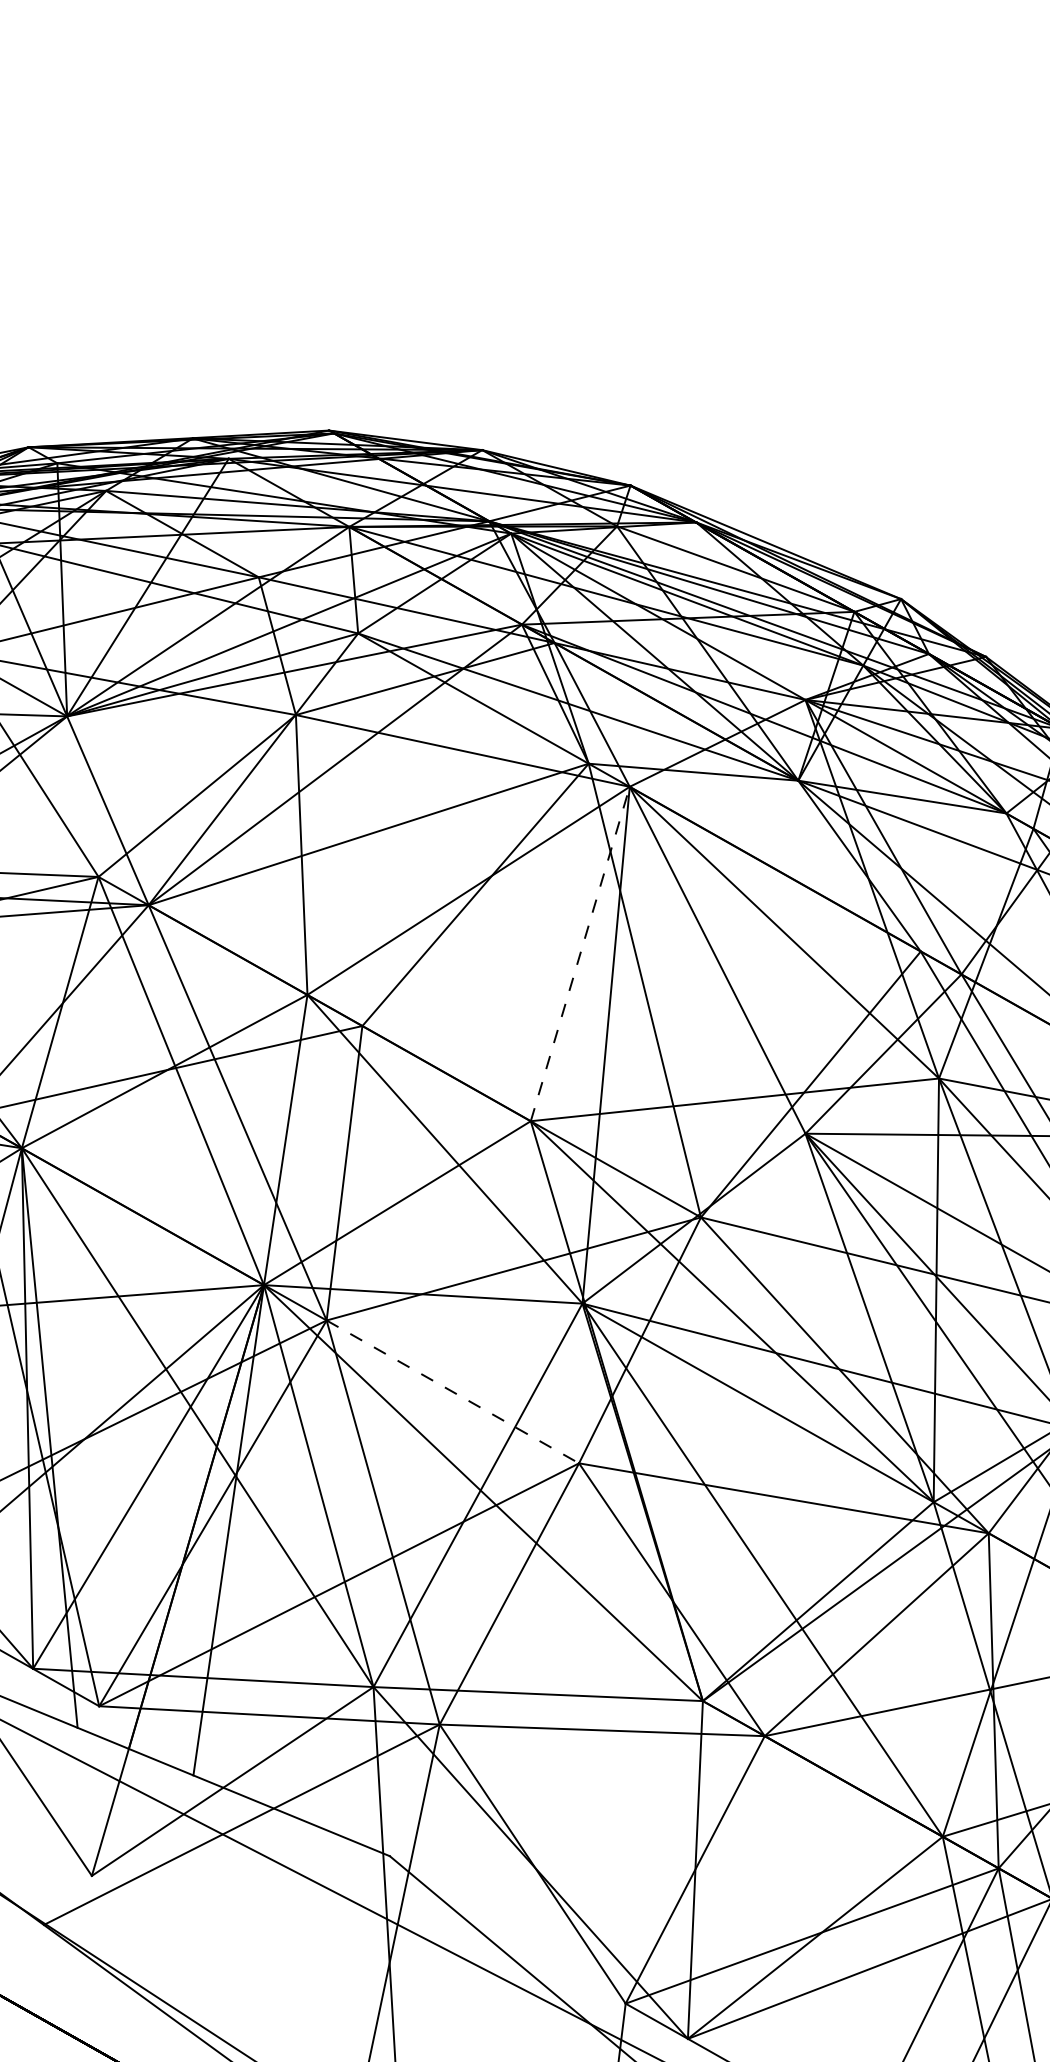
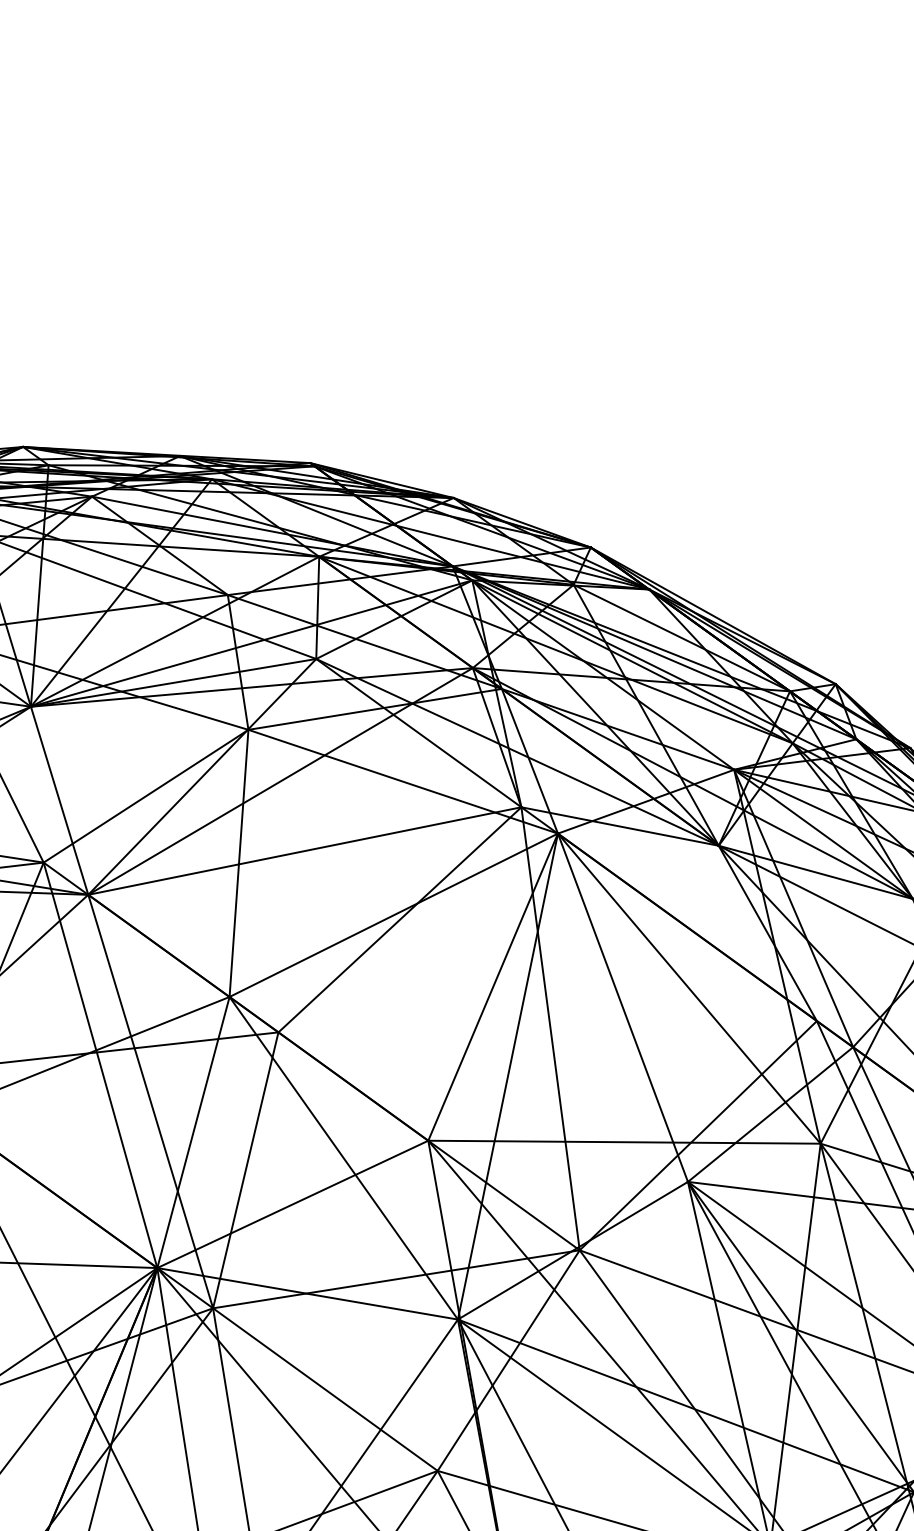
line: (580, 953) -> (493, 986), dashed -> solid
line: (453, 1392) -> (325, 1390), dashed -> solid

